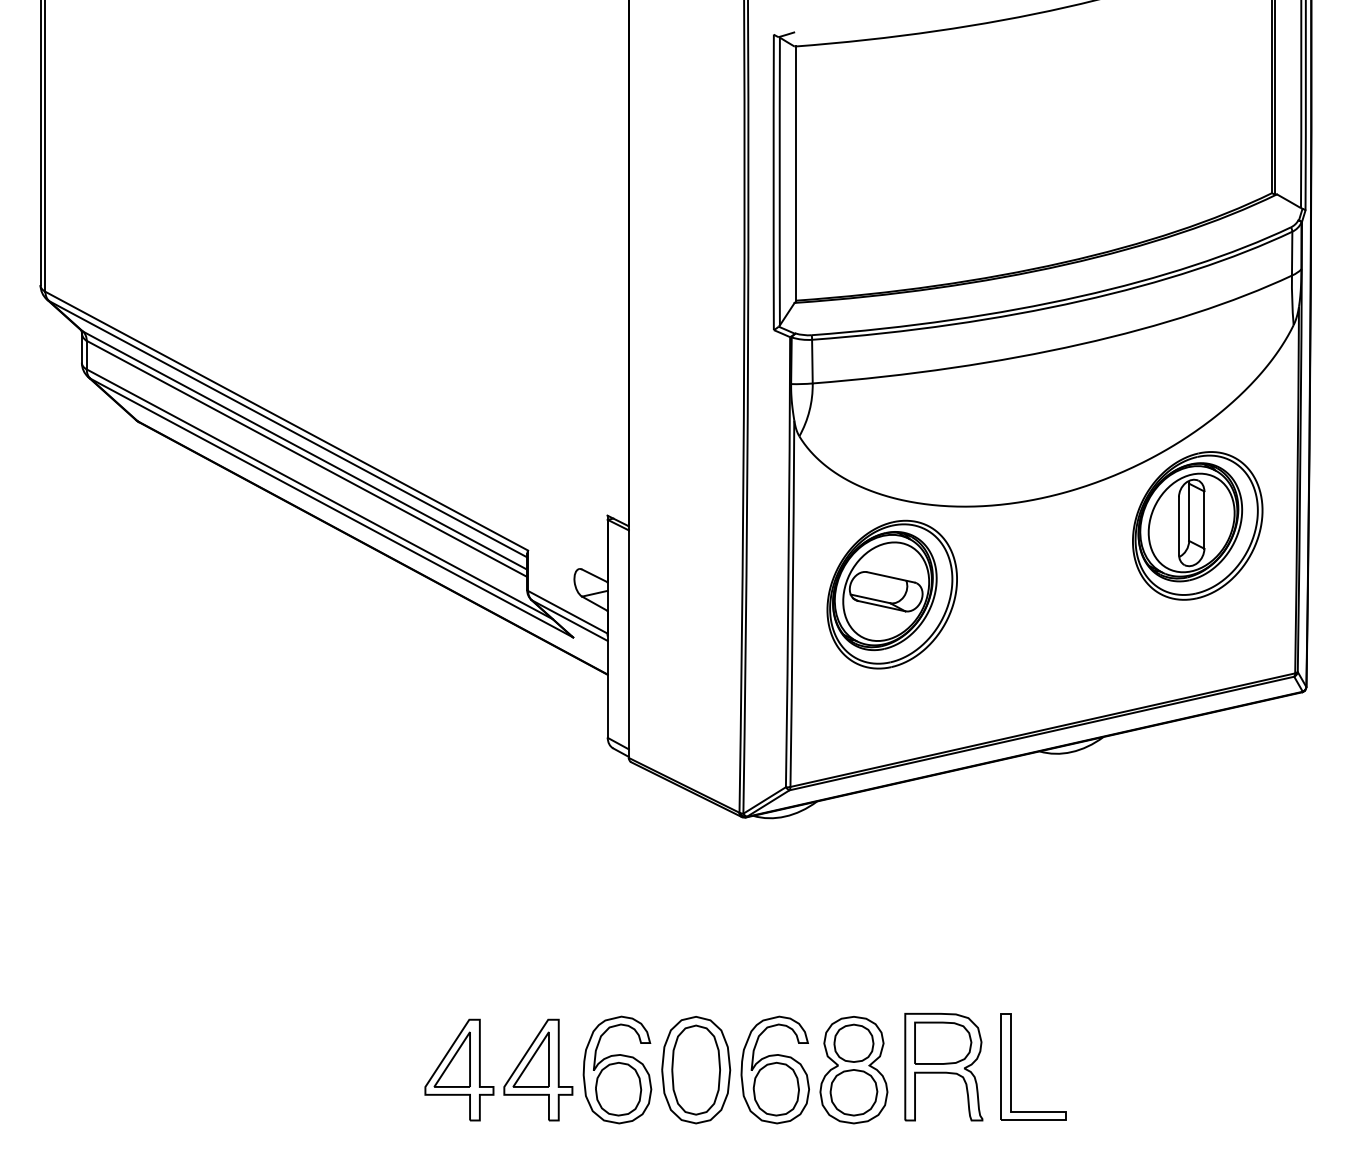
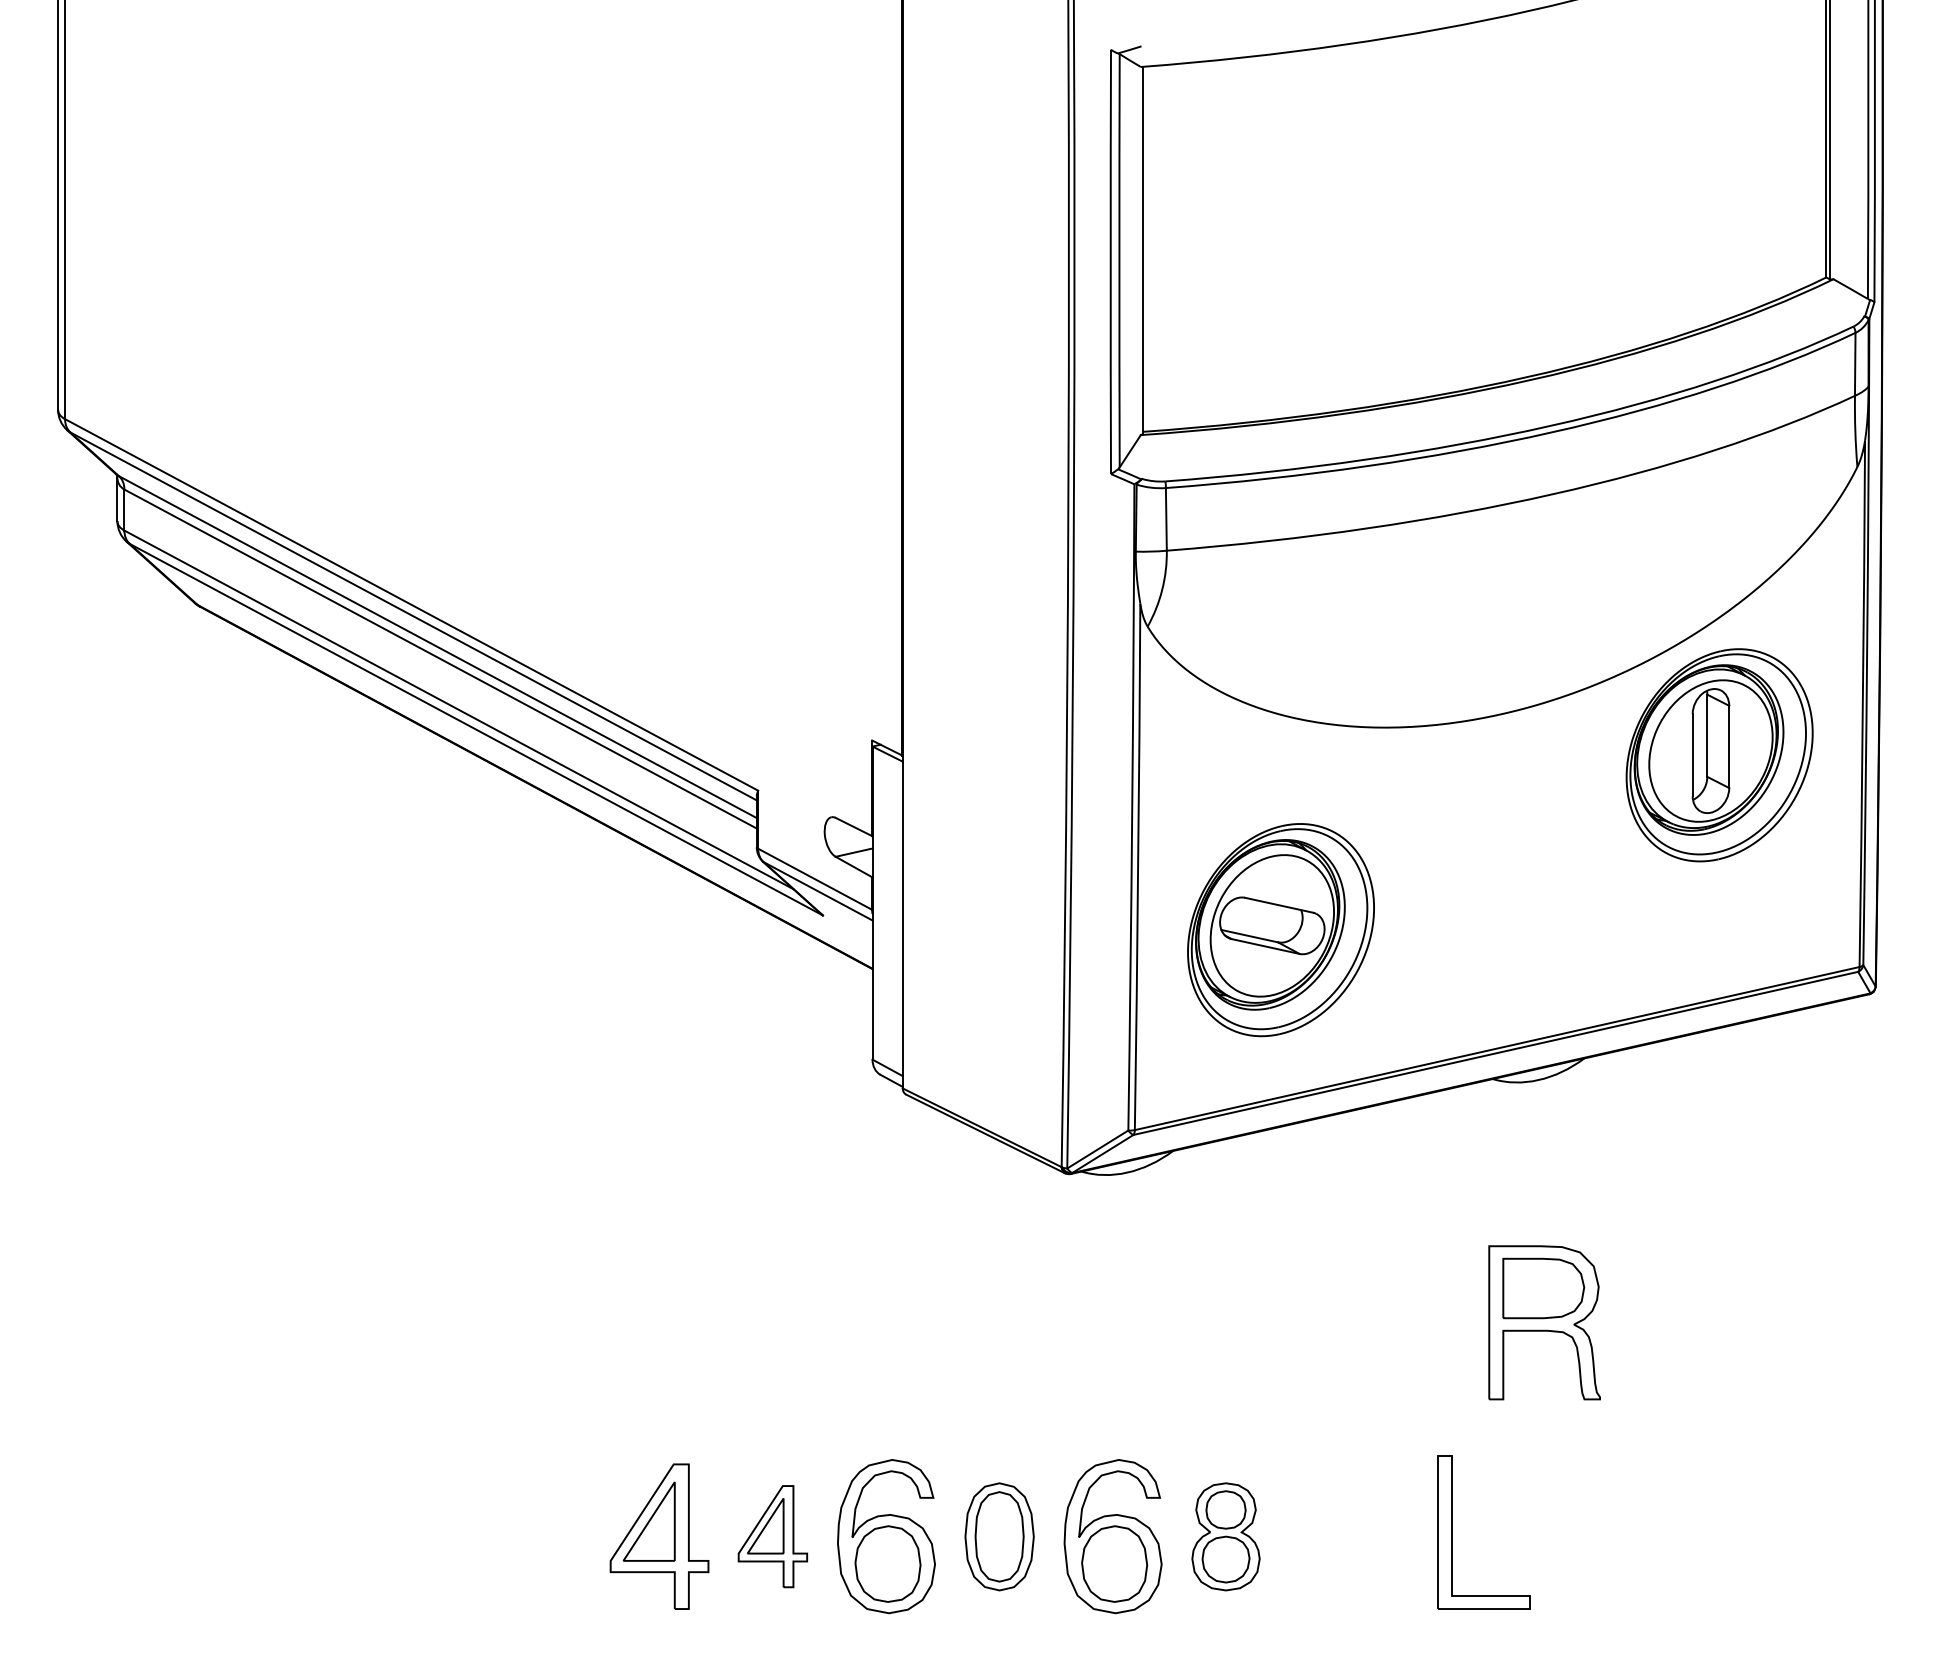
part: (891, 594) -> (1279, 929), moved
part: (943, 1066) -> (1544, 1321), moved
part: (538, 1069) -> (773, 1535), size x0.7
part: (696, 1070) -> (999, 1537), size x0.7
part: (853, 1070) -> (1225, 1537), size x0.7

